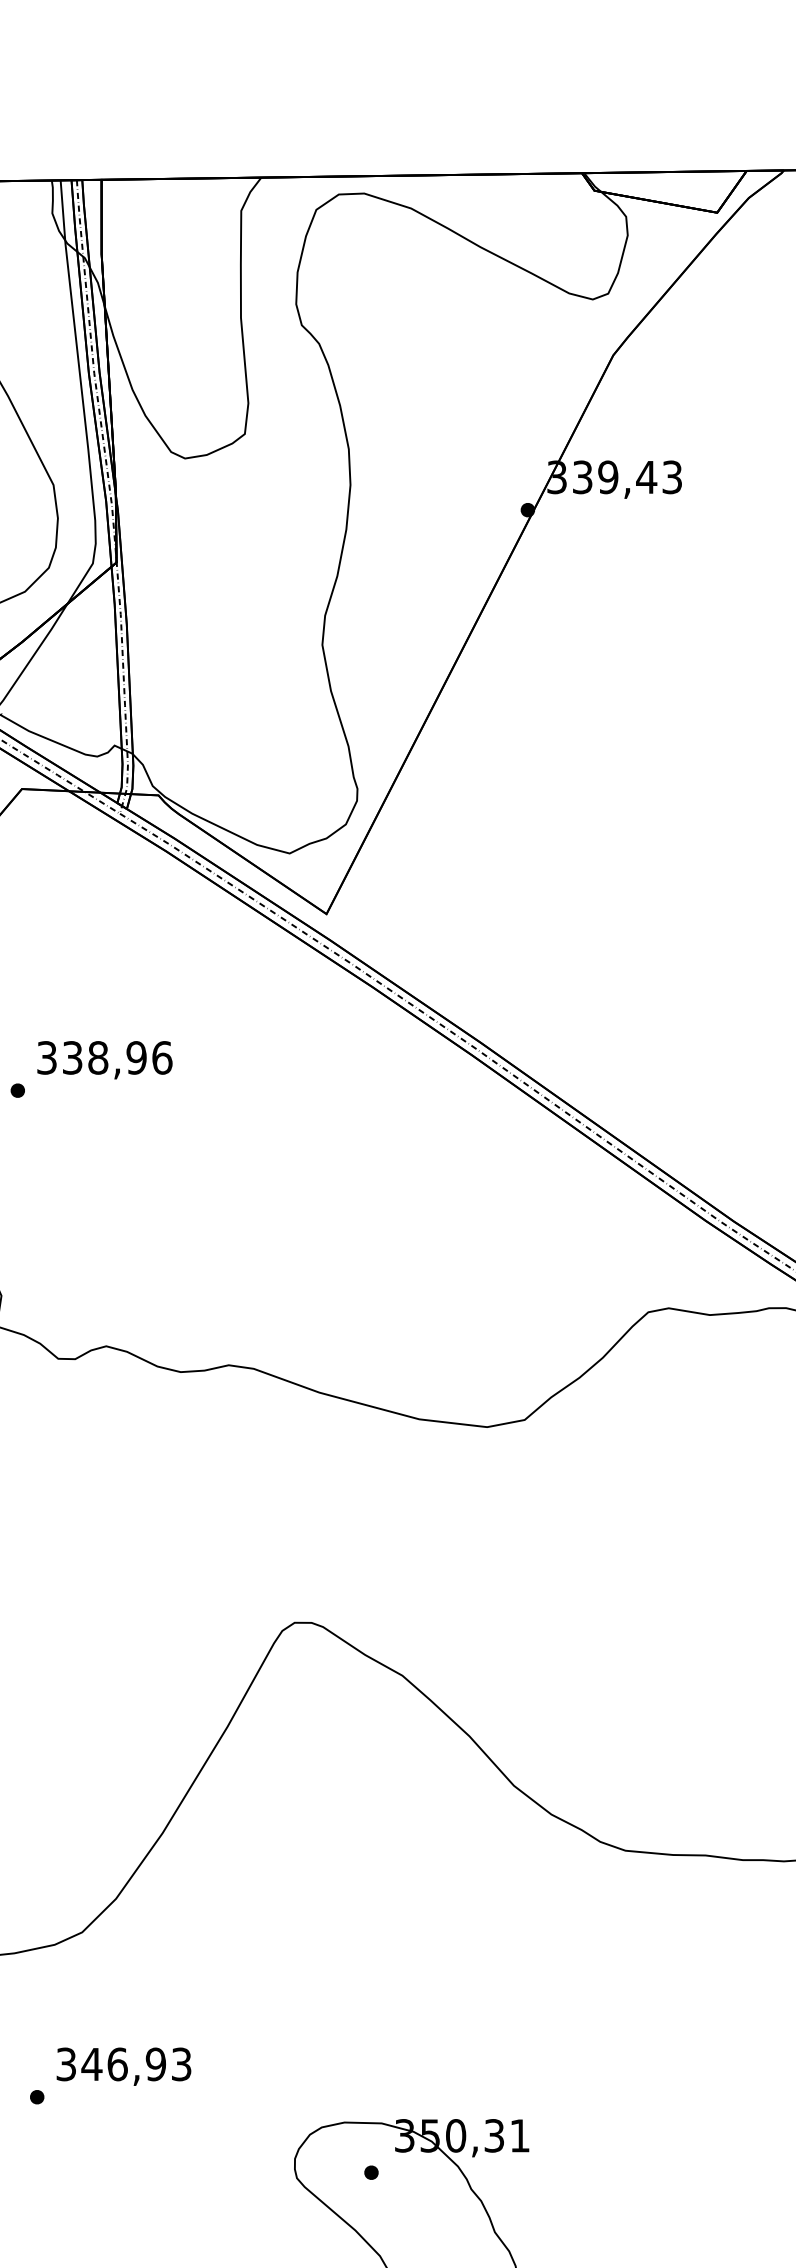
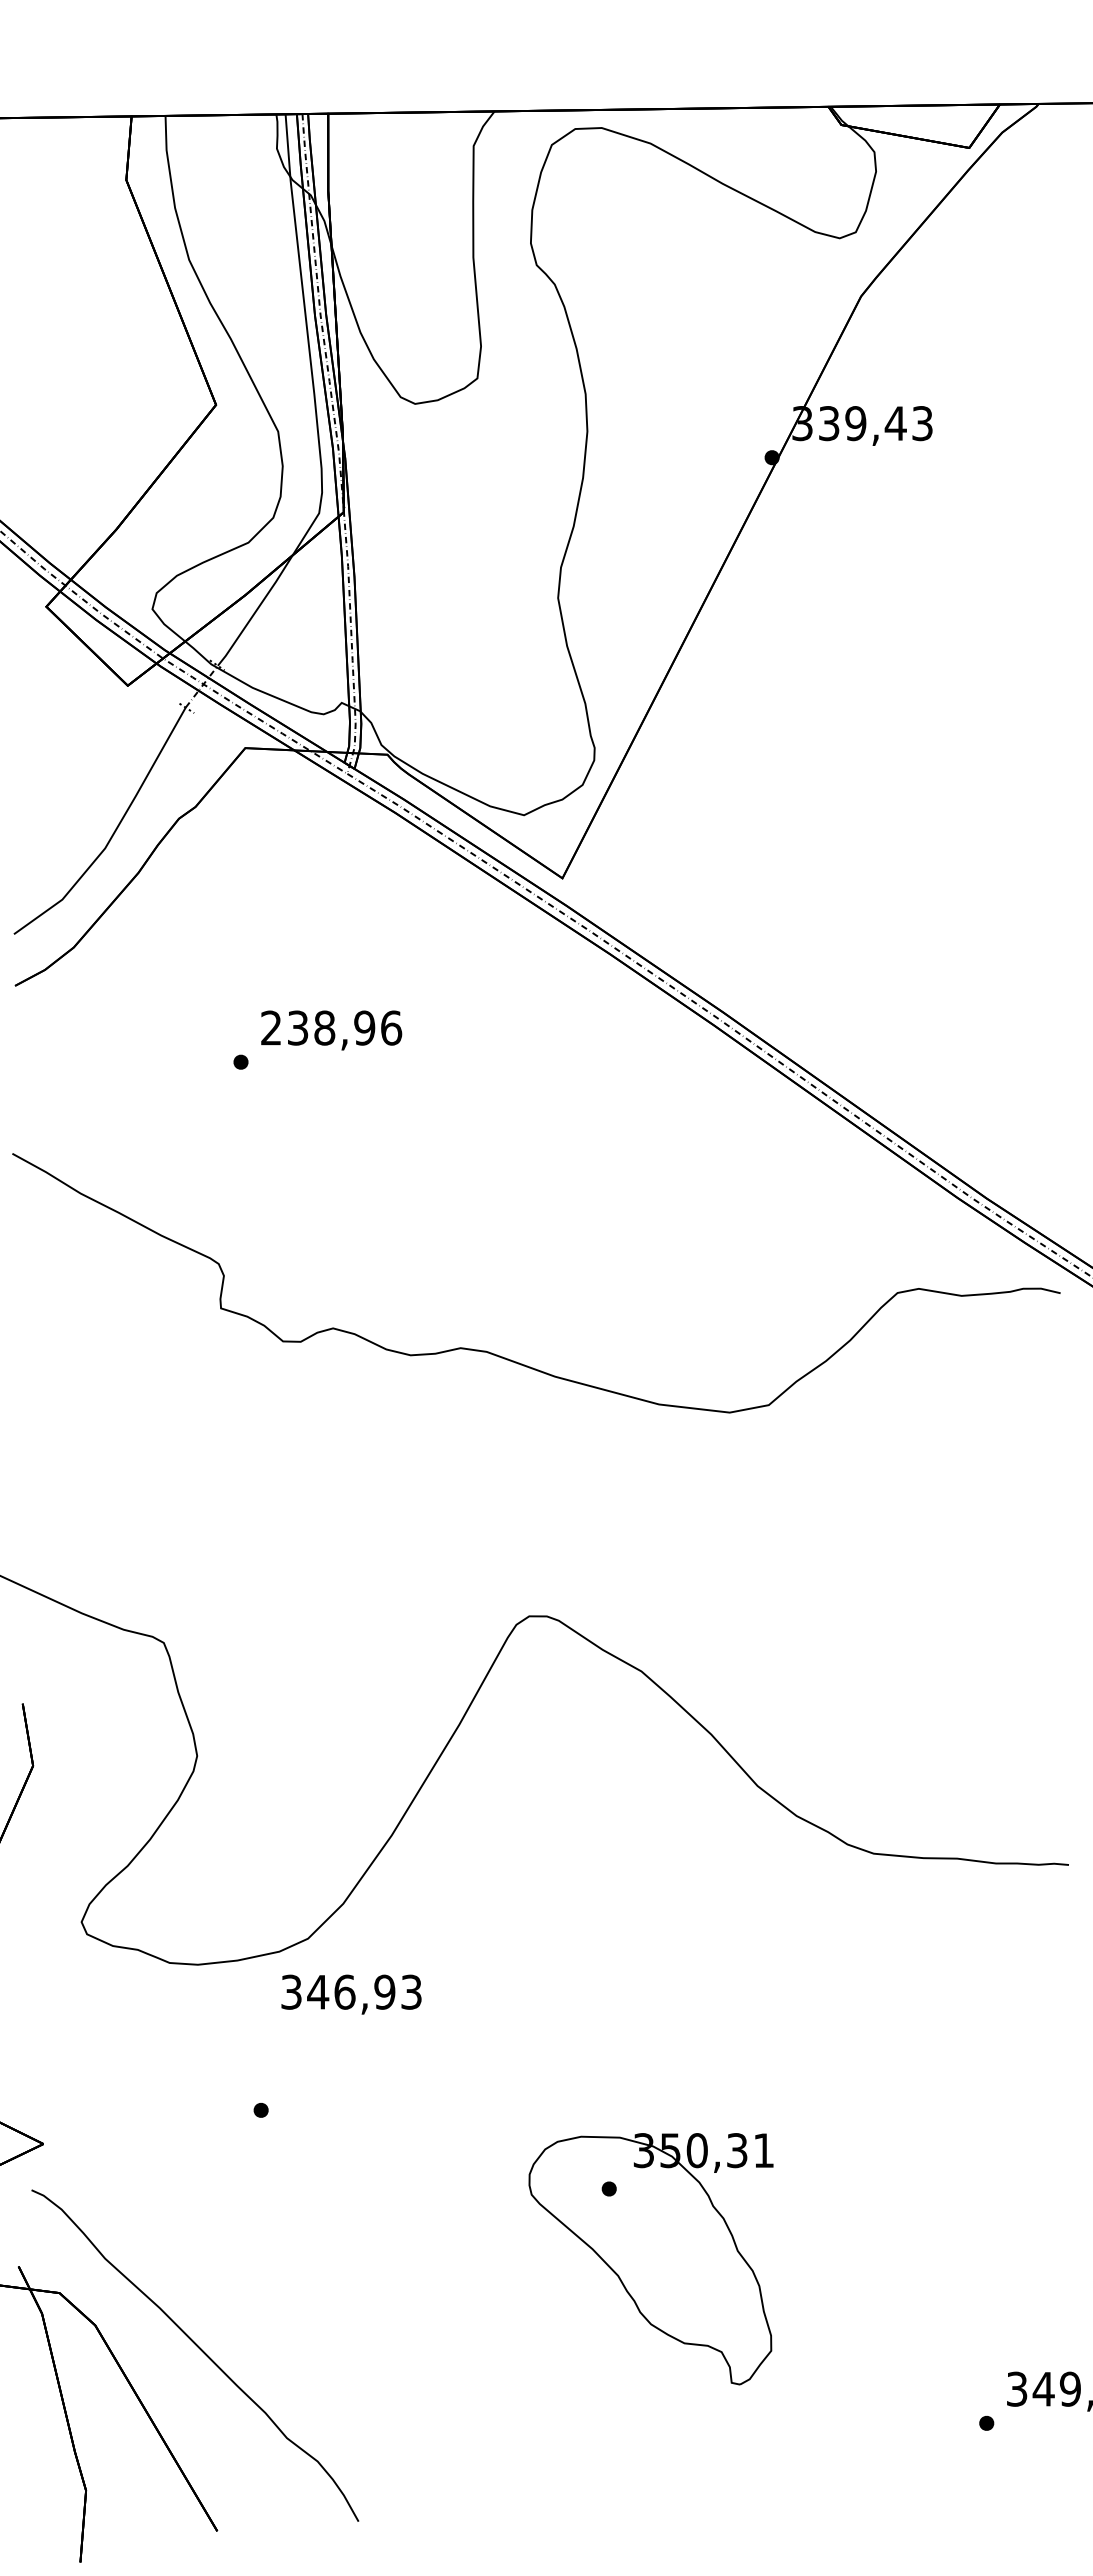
text: (47, 1057) -> (271, 1027), 338,96 -> 238,96
text: (123, 2066) -> (351, 1994), moved

